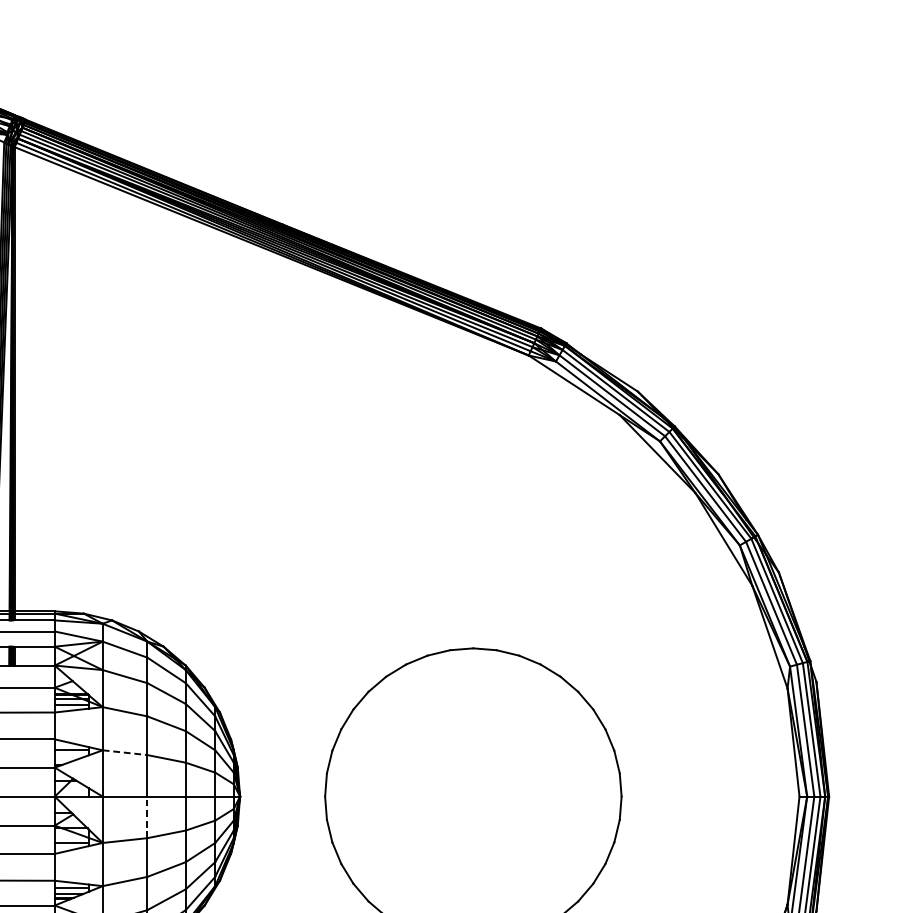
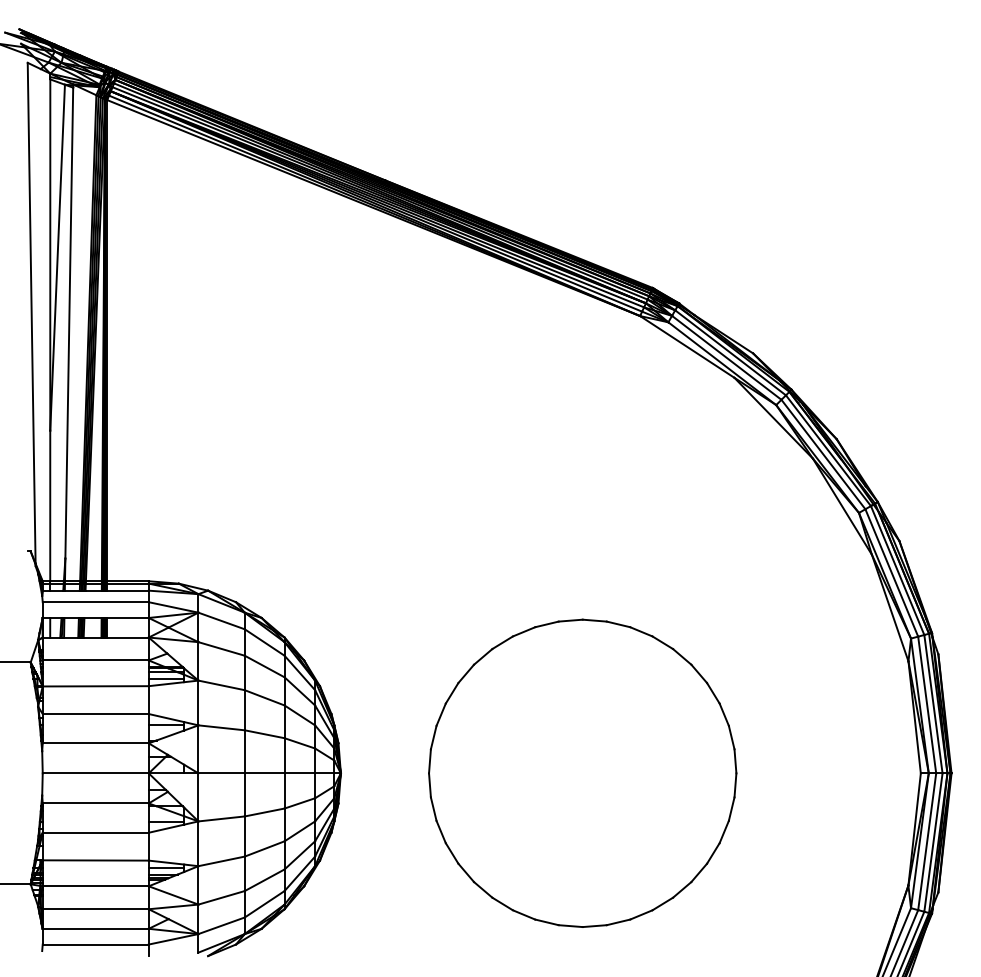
line: (125, 752) -> (222, 727), dashed -> solid
line: (147, 816) -> (244, 794), dashed -> solid

